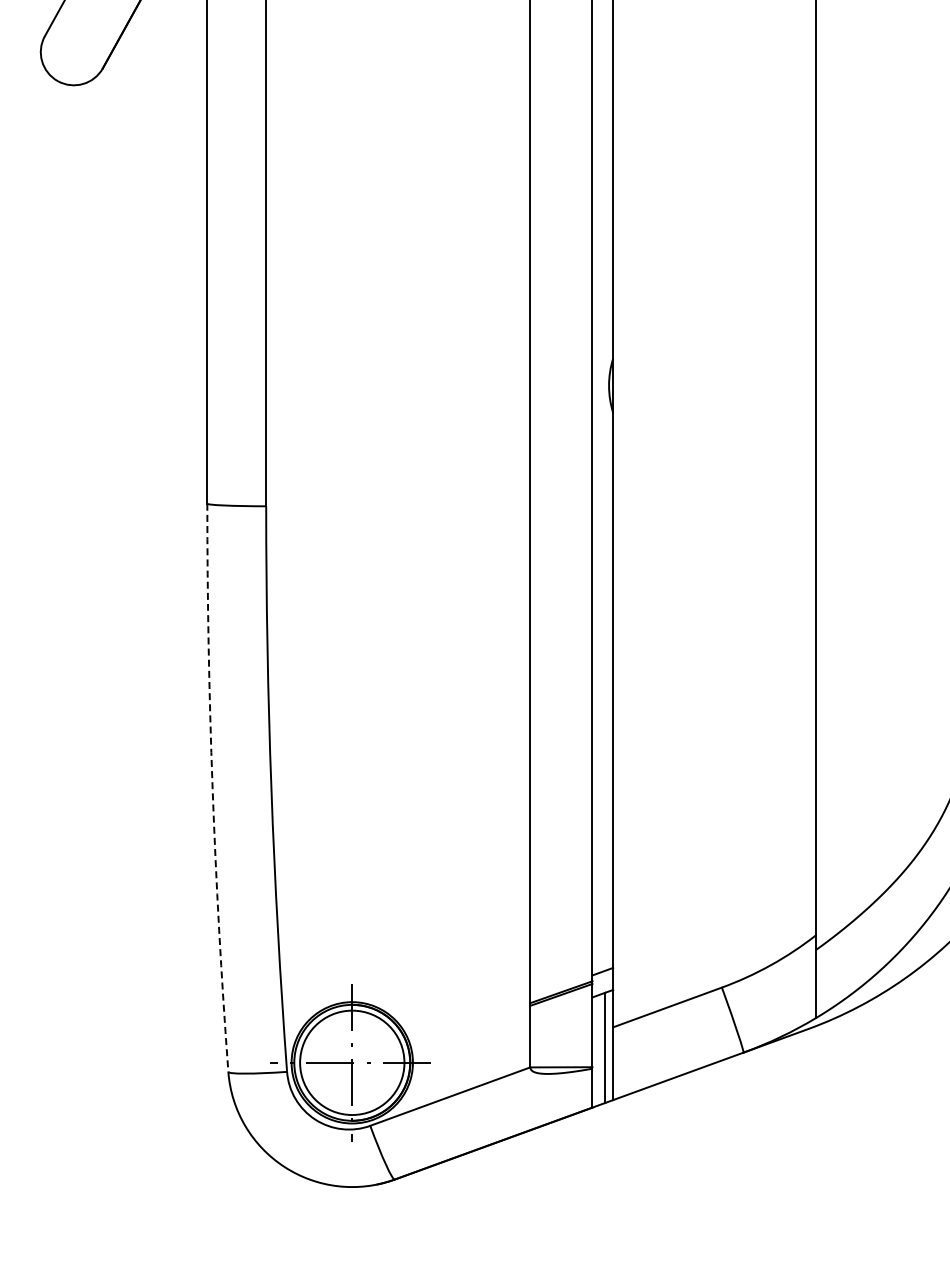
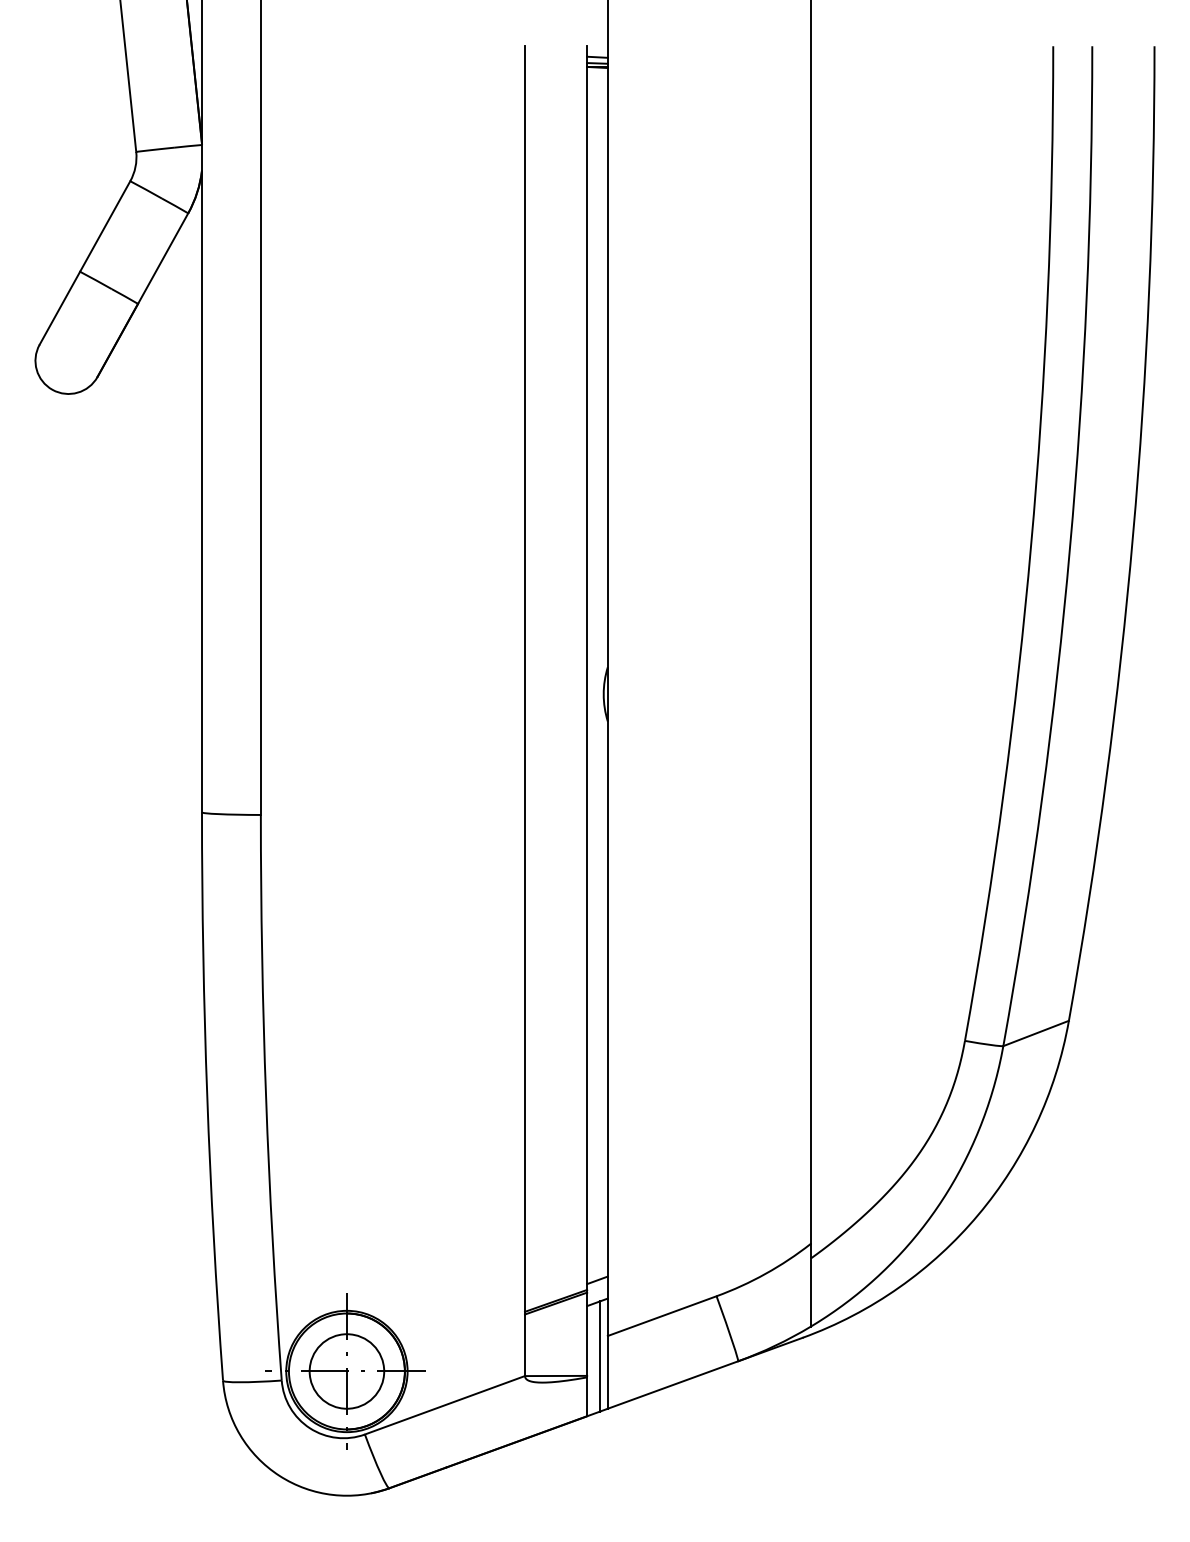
arc: (212, 787) -> (207, 1096), dashed -> solid
circle: (351, 1062) -> (346, 1371), size x0.71

